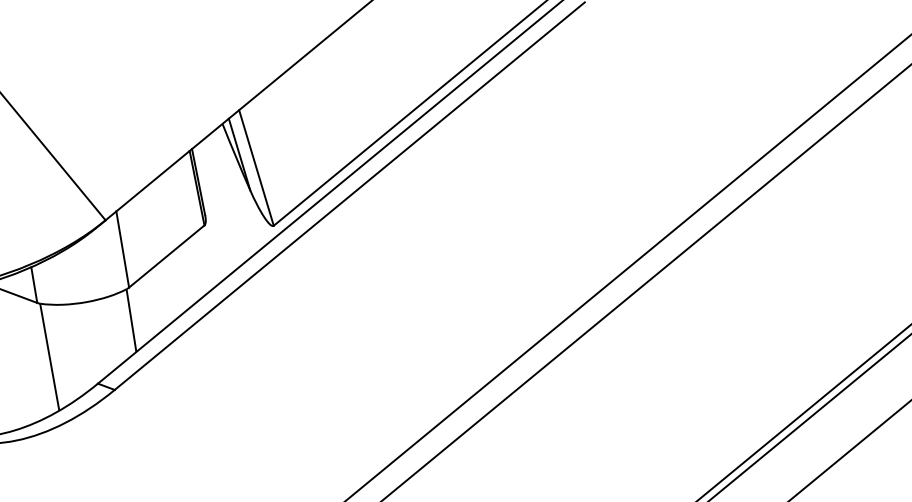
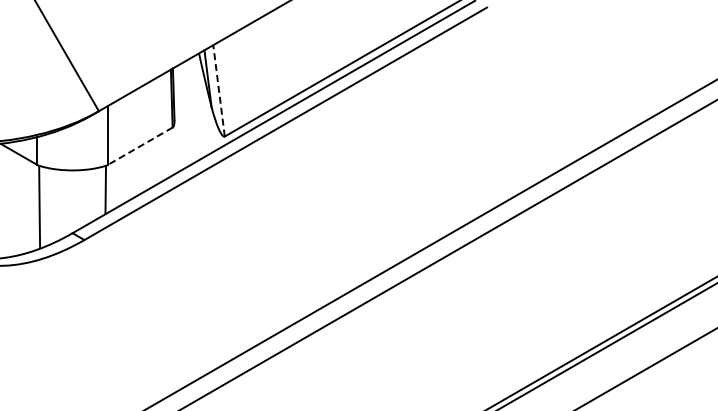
line: (255, 167) -> (218, 90), solid -> dashed
line: (165, 257) -> (139, 146), solid -> dashed

